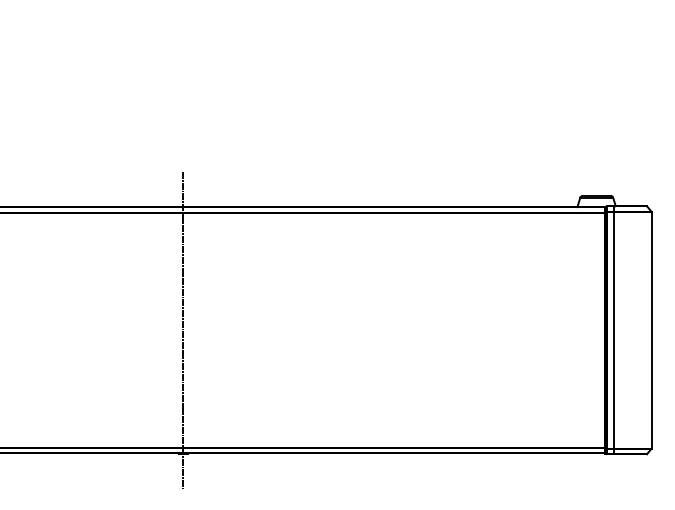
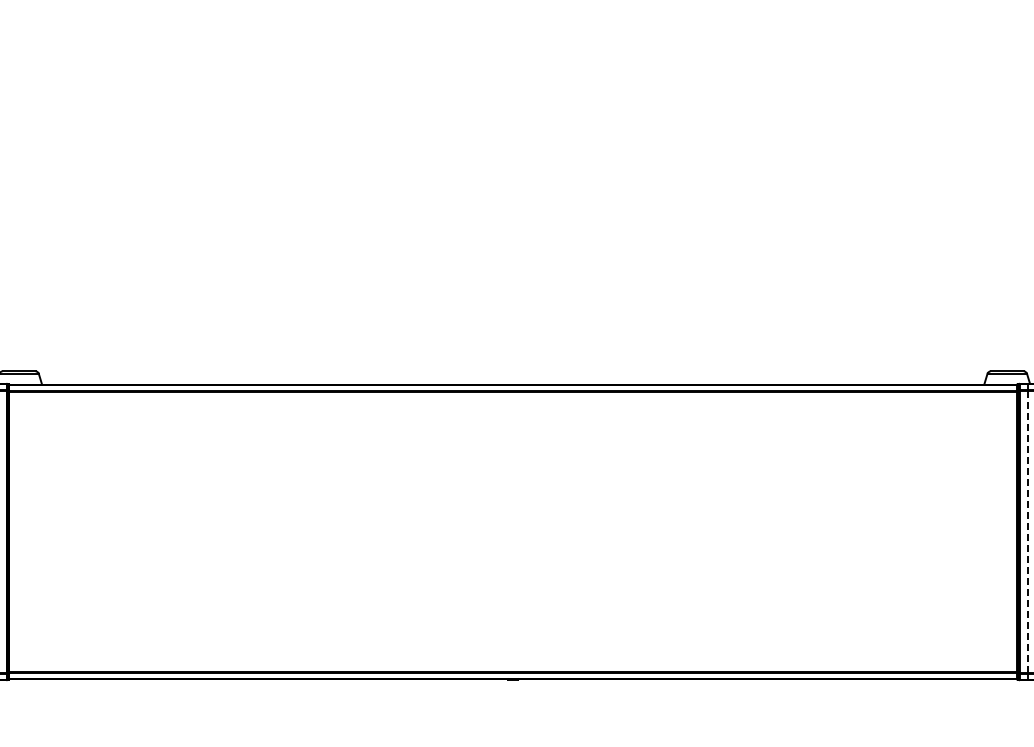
line: (183, 329) -> (513, 531), removed
line: (614, 330) -> (1028, 532), solid -> dashed

